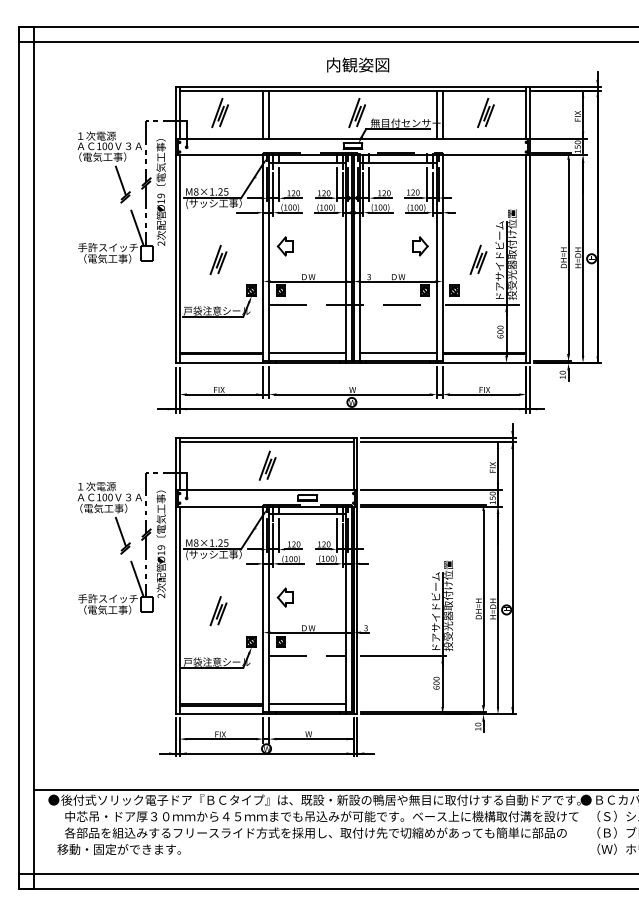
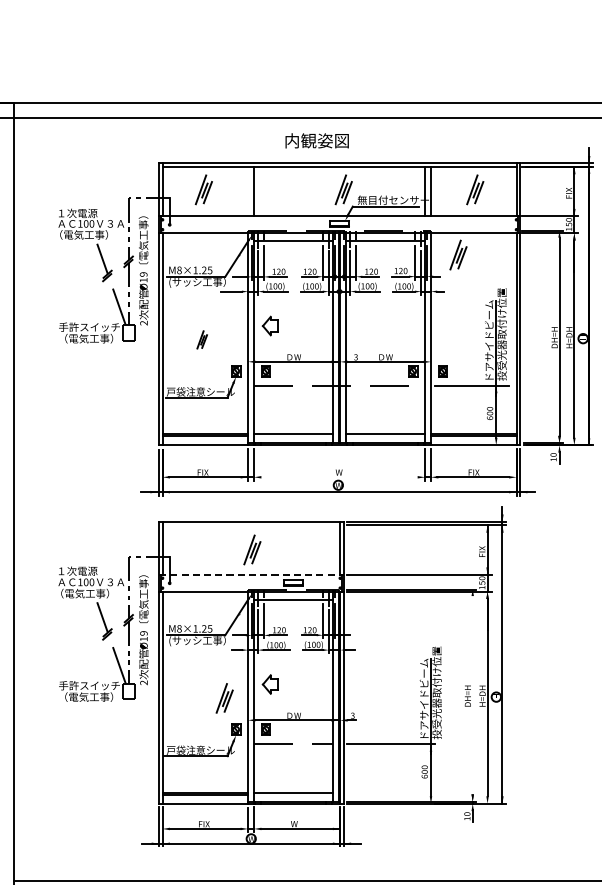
text: (358, 64) -> (317, 140), moved
line: (263, 114) -> (248, 191), removed
part: (420, 246) -> (408, 326), removed
part: (218, 259) -> (202, 339), size x0.6
part: (478, 259) -> (458, 254), moved
line: (353, 394) -> (340, 477), removed
line: (266, 441) -> (251, 525), removed
line: (267, 490) -> (252, 575), solid -> dashed
line: (483, 607) -> (472, 694), removed
part: (218, 611) -> (224, 698), moved

